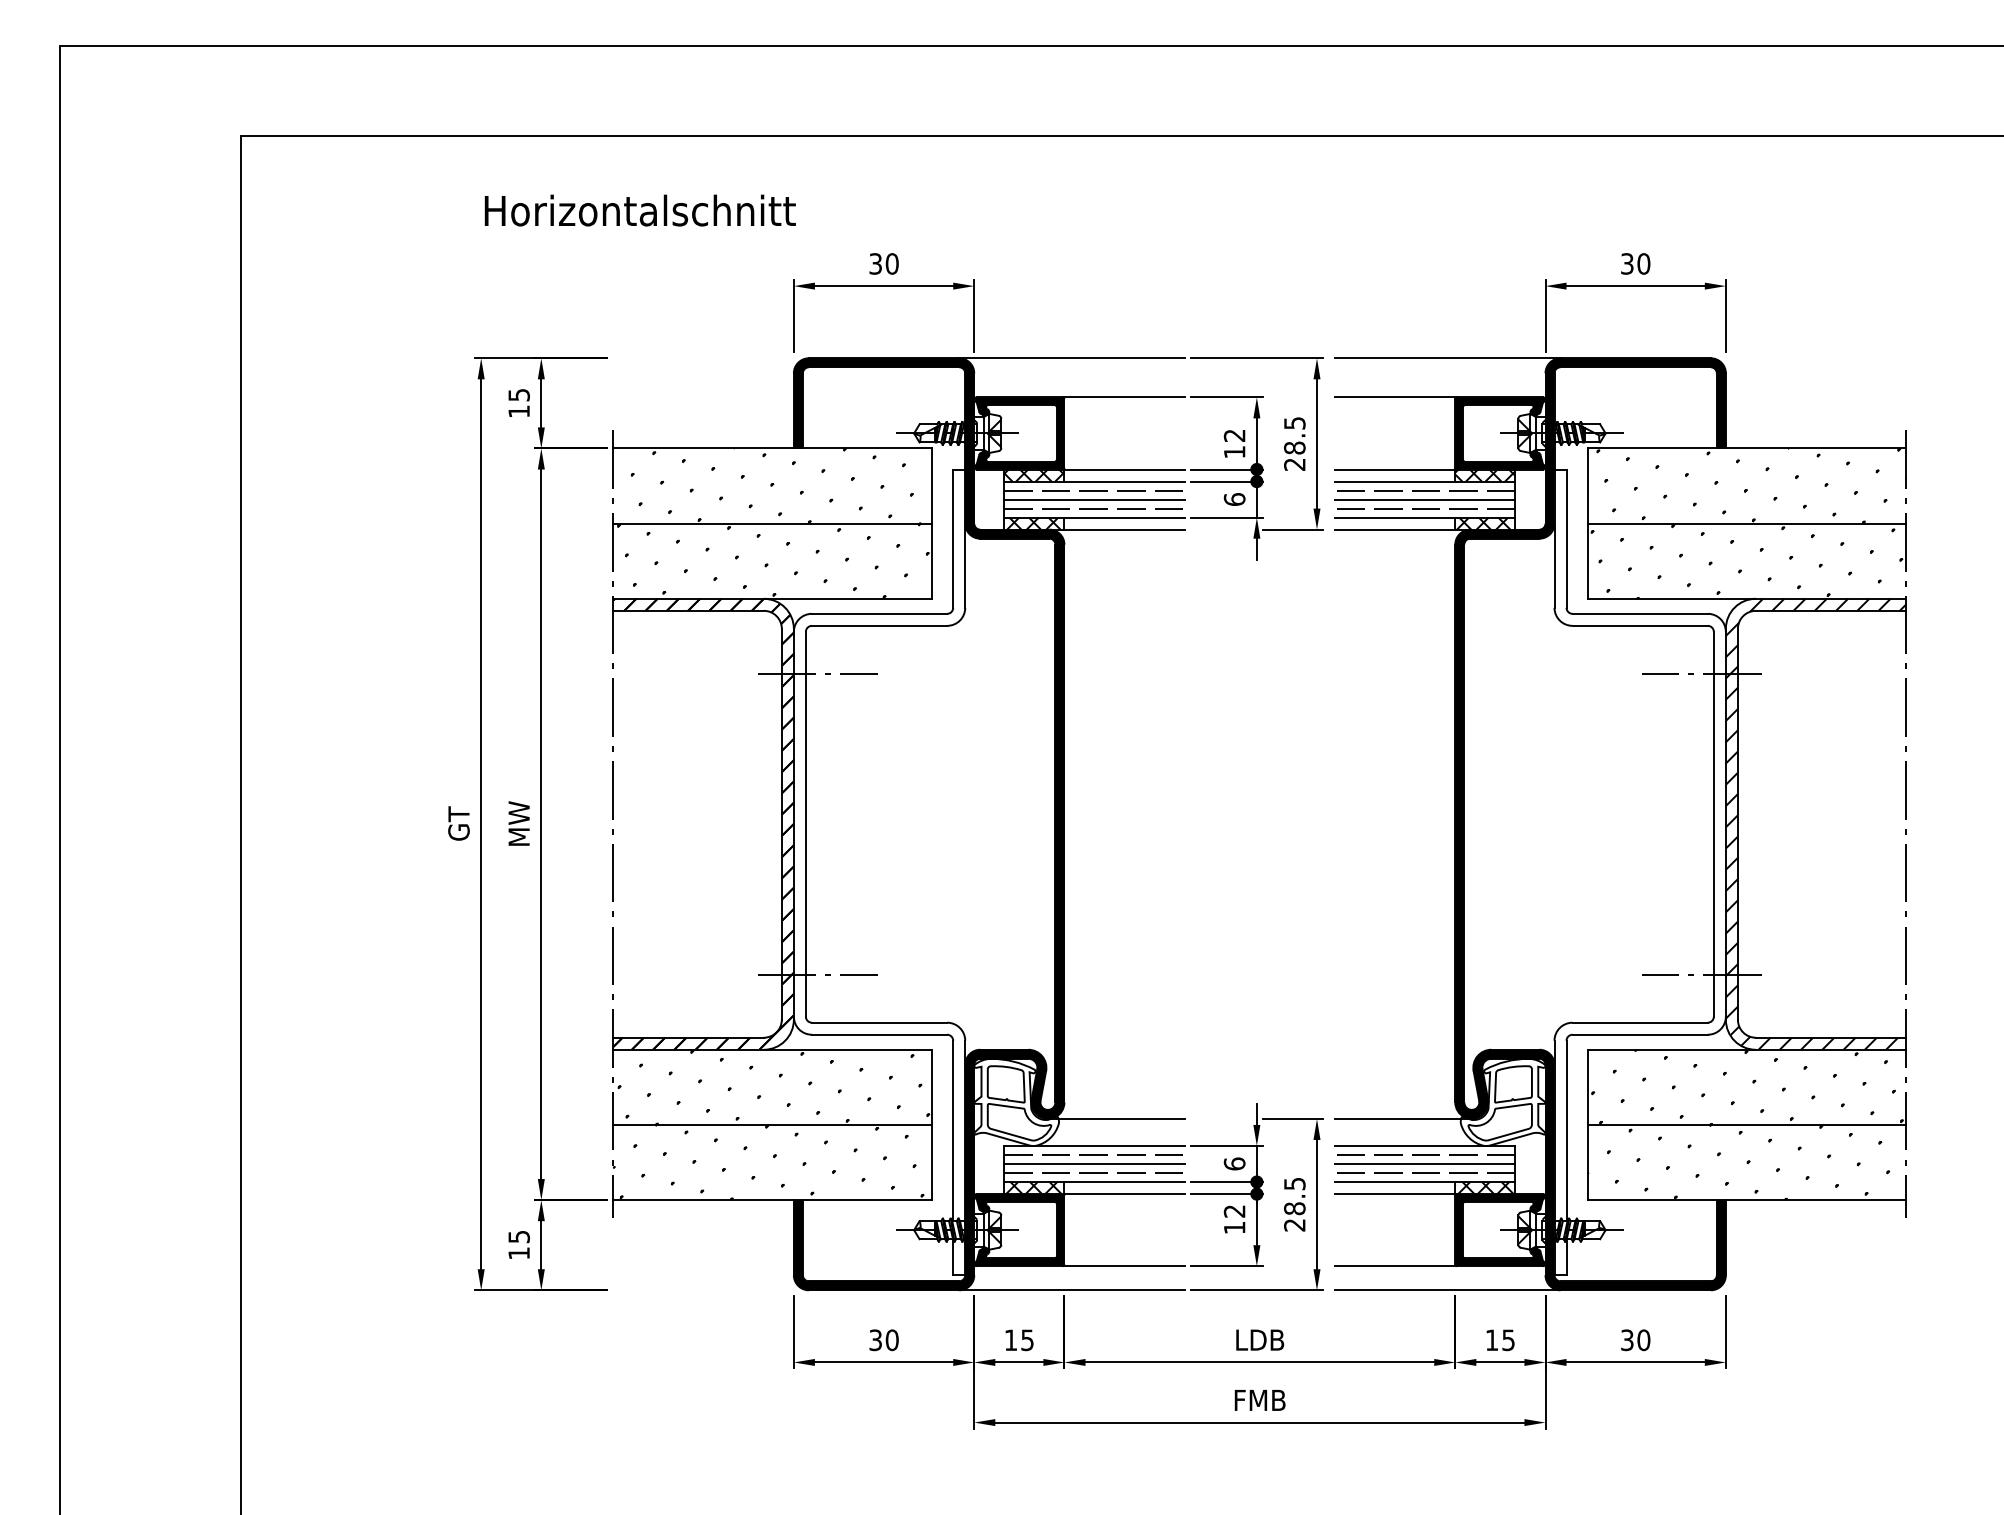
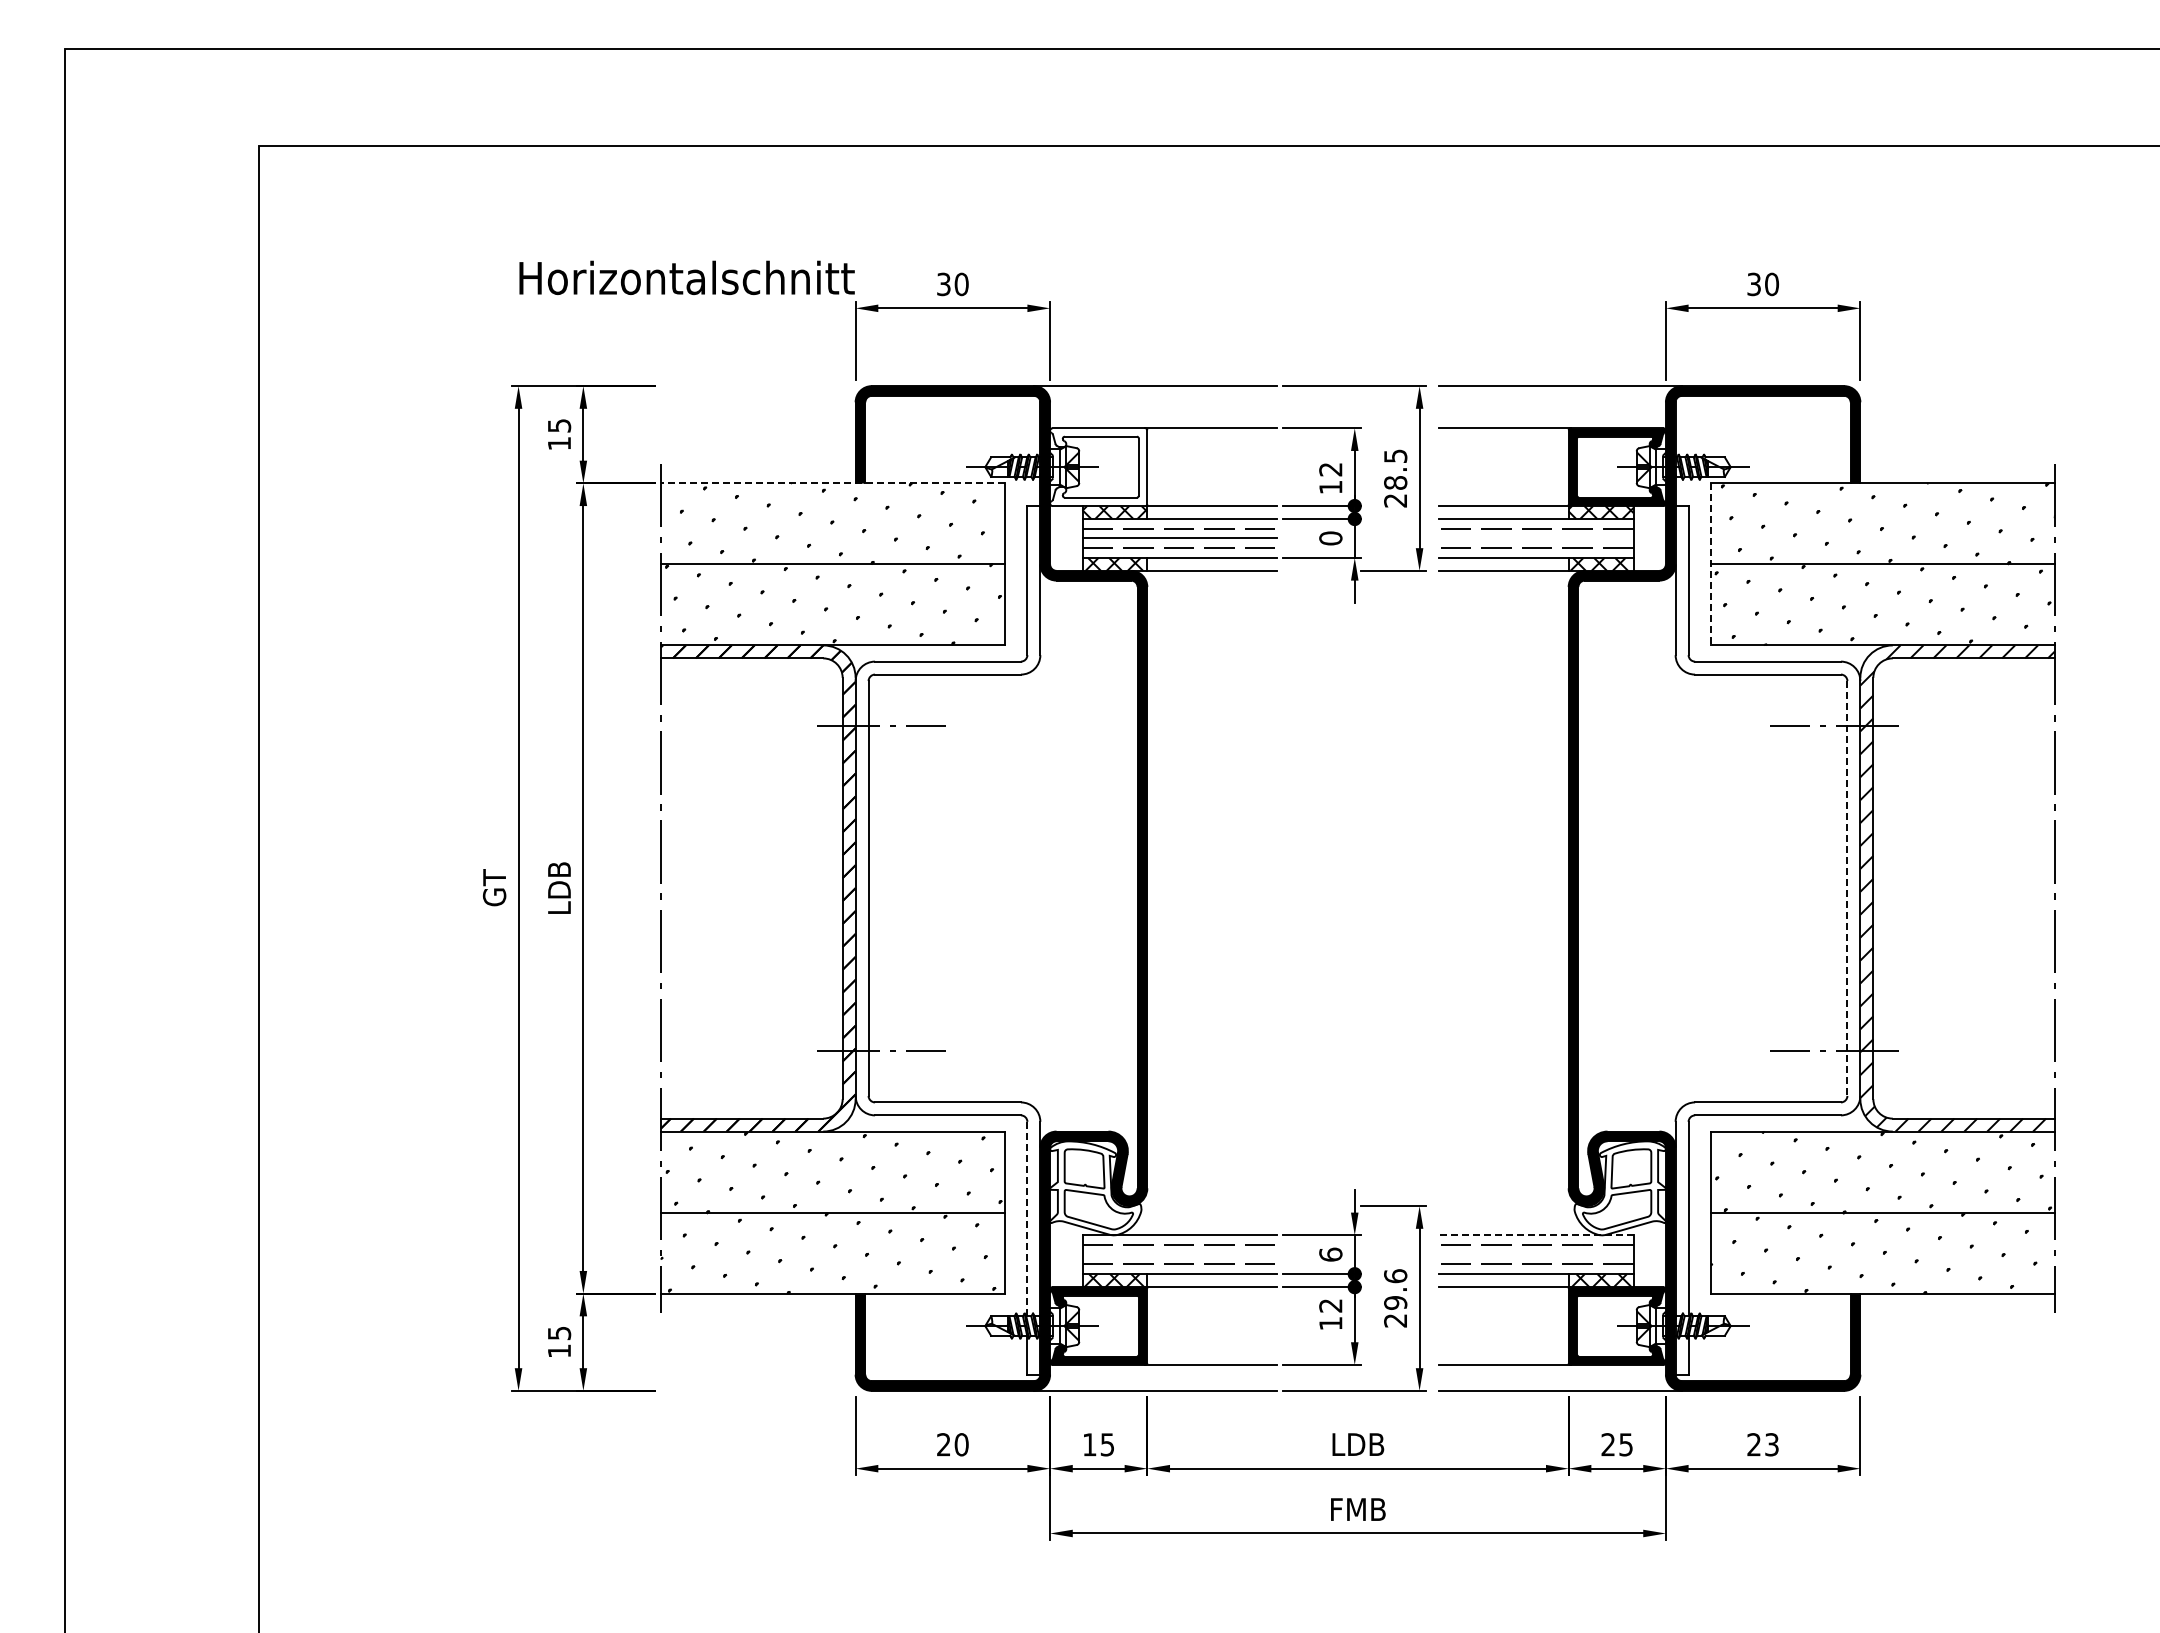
text: (639, 210) -> (686, 277), moved
fill: (1019, 433) -> (1098, 467), removed
line: (772, 448) -> (832, 483), solid -> dashed
text: (1234, 499) -> (1330, 538), 6 -> 0
line: (1425, 499) -> (1536, 538), removed
line: (1587, 523) -> (1711, 564), solid -> dashed
text: (519, 823) -> (559, 887), MW -> LDB
line: (1713, 825) -> (1847, 889), solid -> dashed
line: (1115, 1119) -> (1202, 1206), removed
line: (1403, 1119) -> (1512, 1206), removed
line: (953, 1130) -> (1027, 1218), solid -> dashed
line: (1424, 1146) -> (1535, 1235), solid -> dashed
line: (1094, 1163) -> (1179, 1254), removed
line: (1425, 1163) -> (1536, 1254), removed
text: (1294, 1196) -> (1395, 1289), 28.5 -> 29.6
text: (875, 1340) -> (943, 1444), 30 -> 20
text: (1491, 1340) -> (1607, 1444), 15 -> 25
text: (1636, 1340) -> (1763, 1444), 30 -> 23

